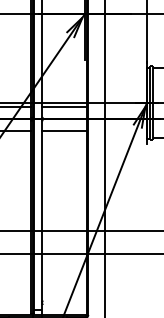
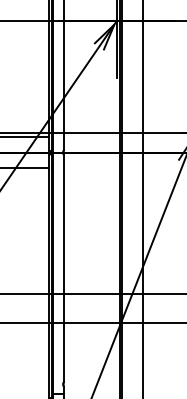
line: (64, 106) -> (91, 136), removed
line: (64, 131) -> (91, 168), removed

